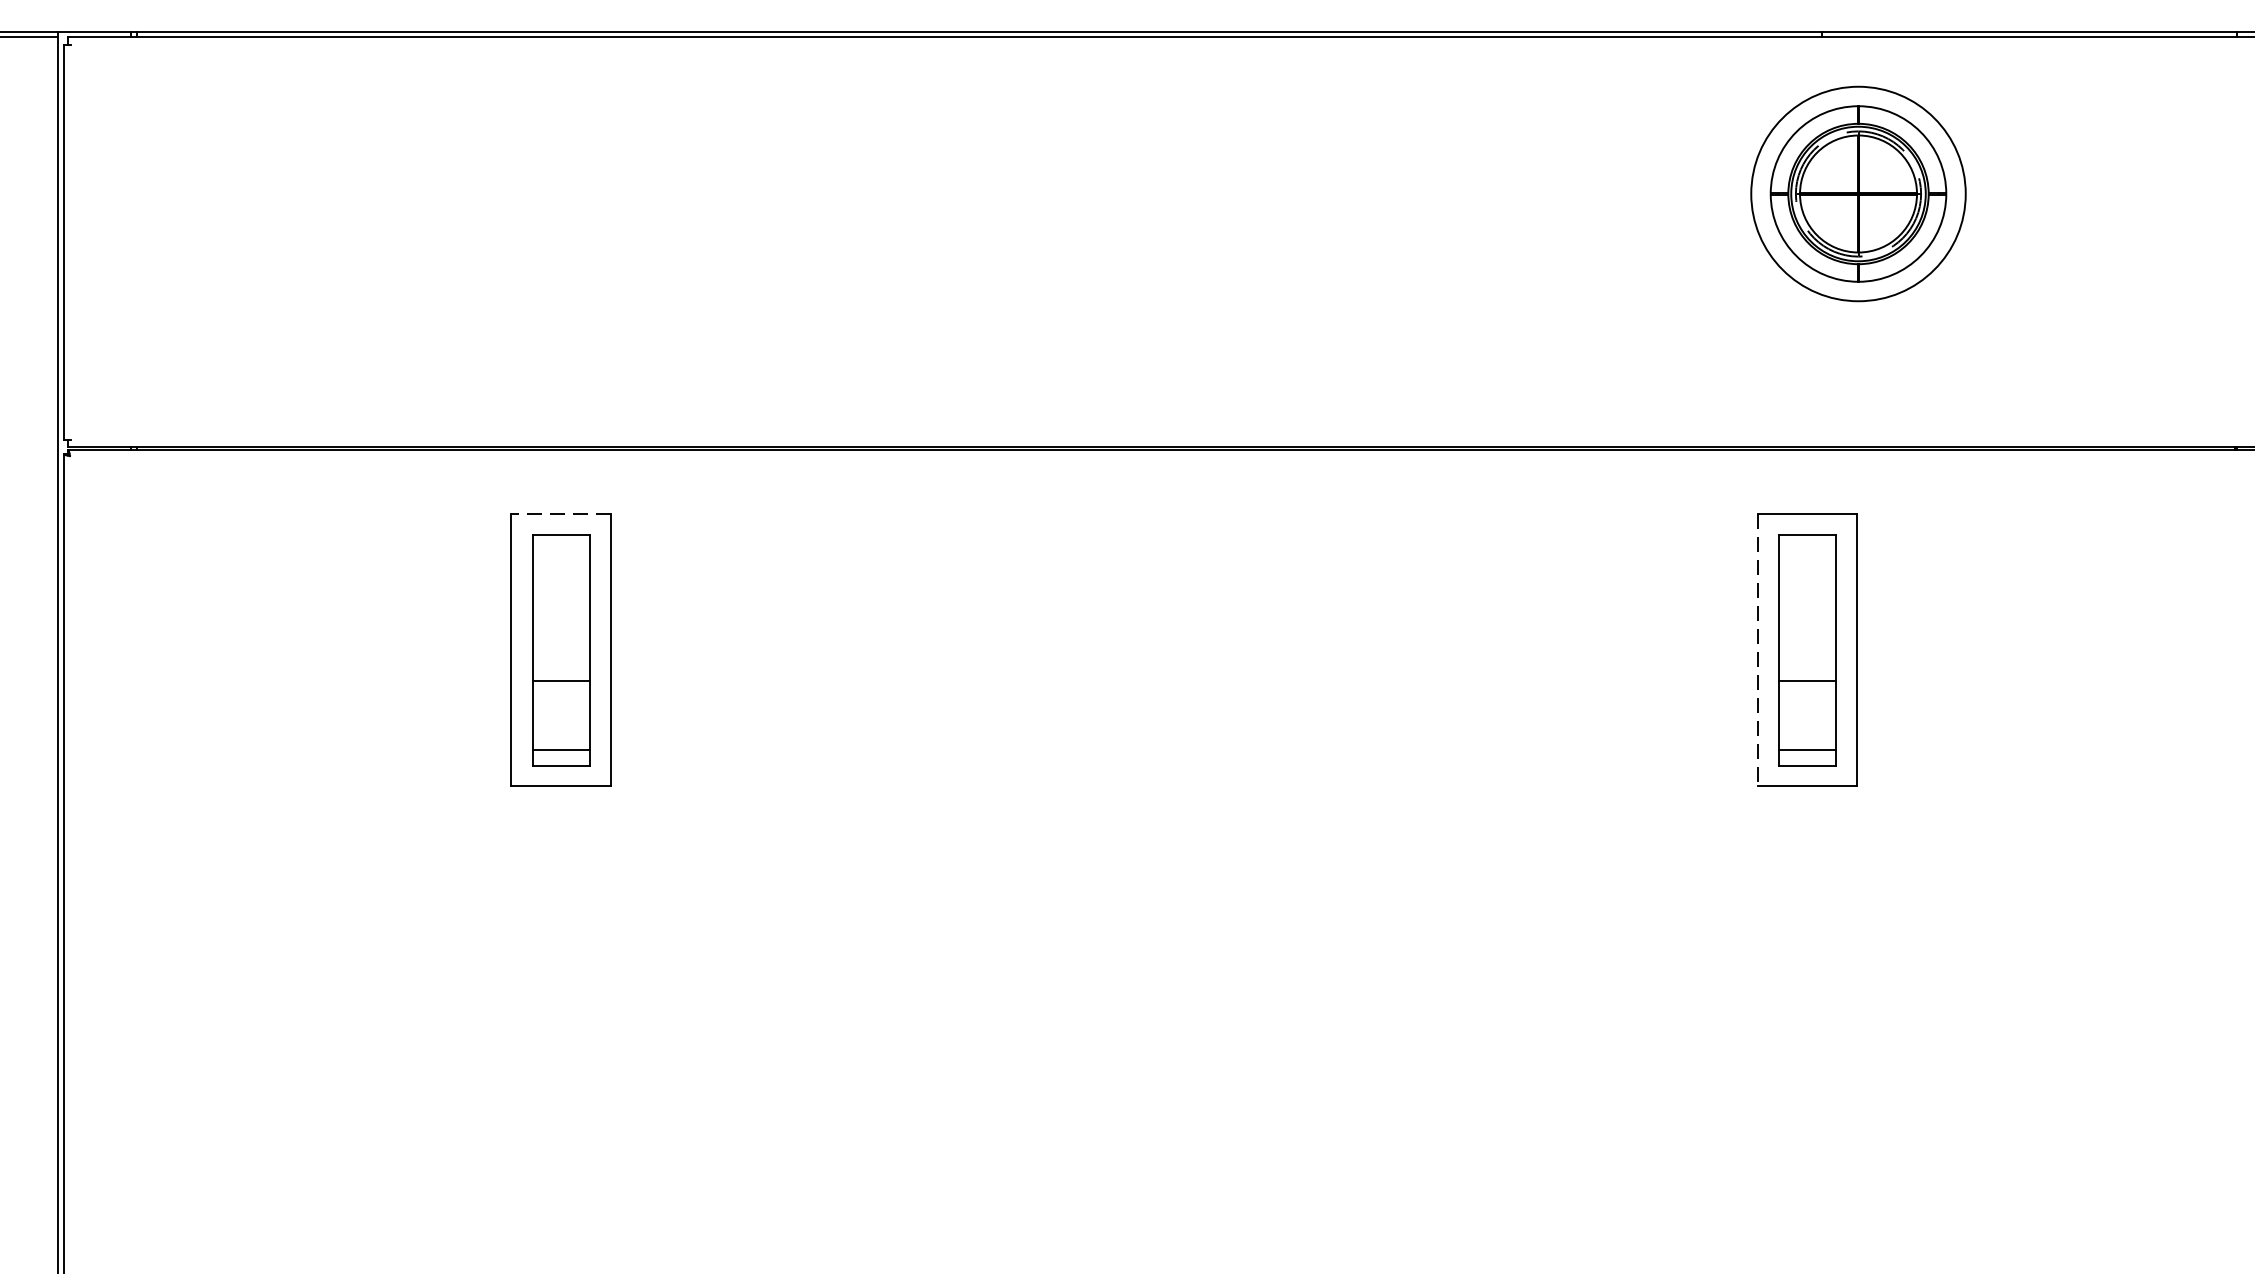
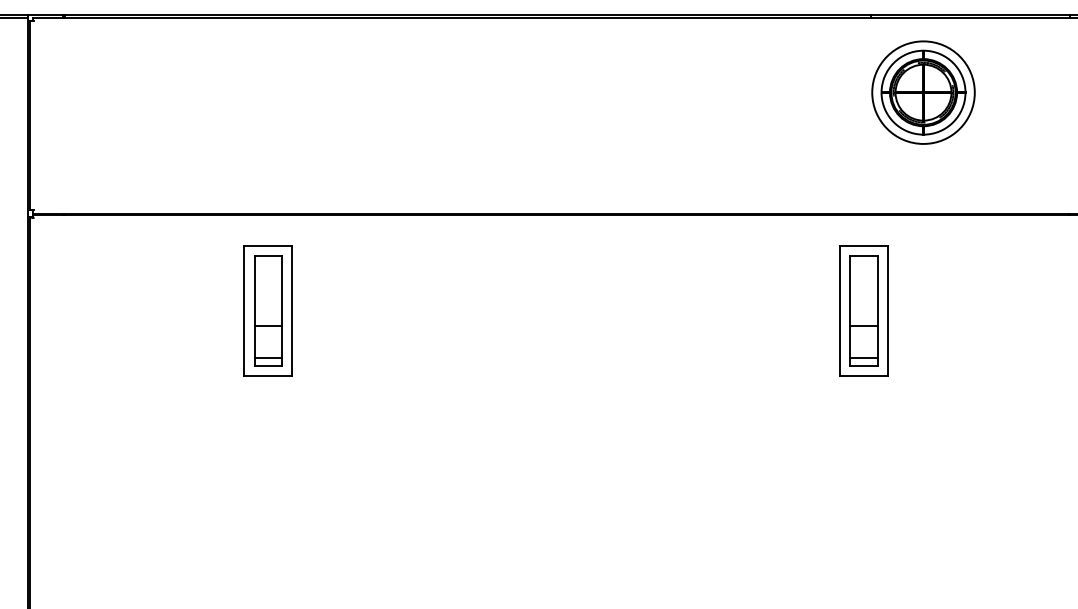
part: (1858, 193) -> (923, 92), moved
line: (561, 513) -> (268, 245), dashed -> solid
line: (1758, 651) -> (840, 311), dashed -> solid

